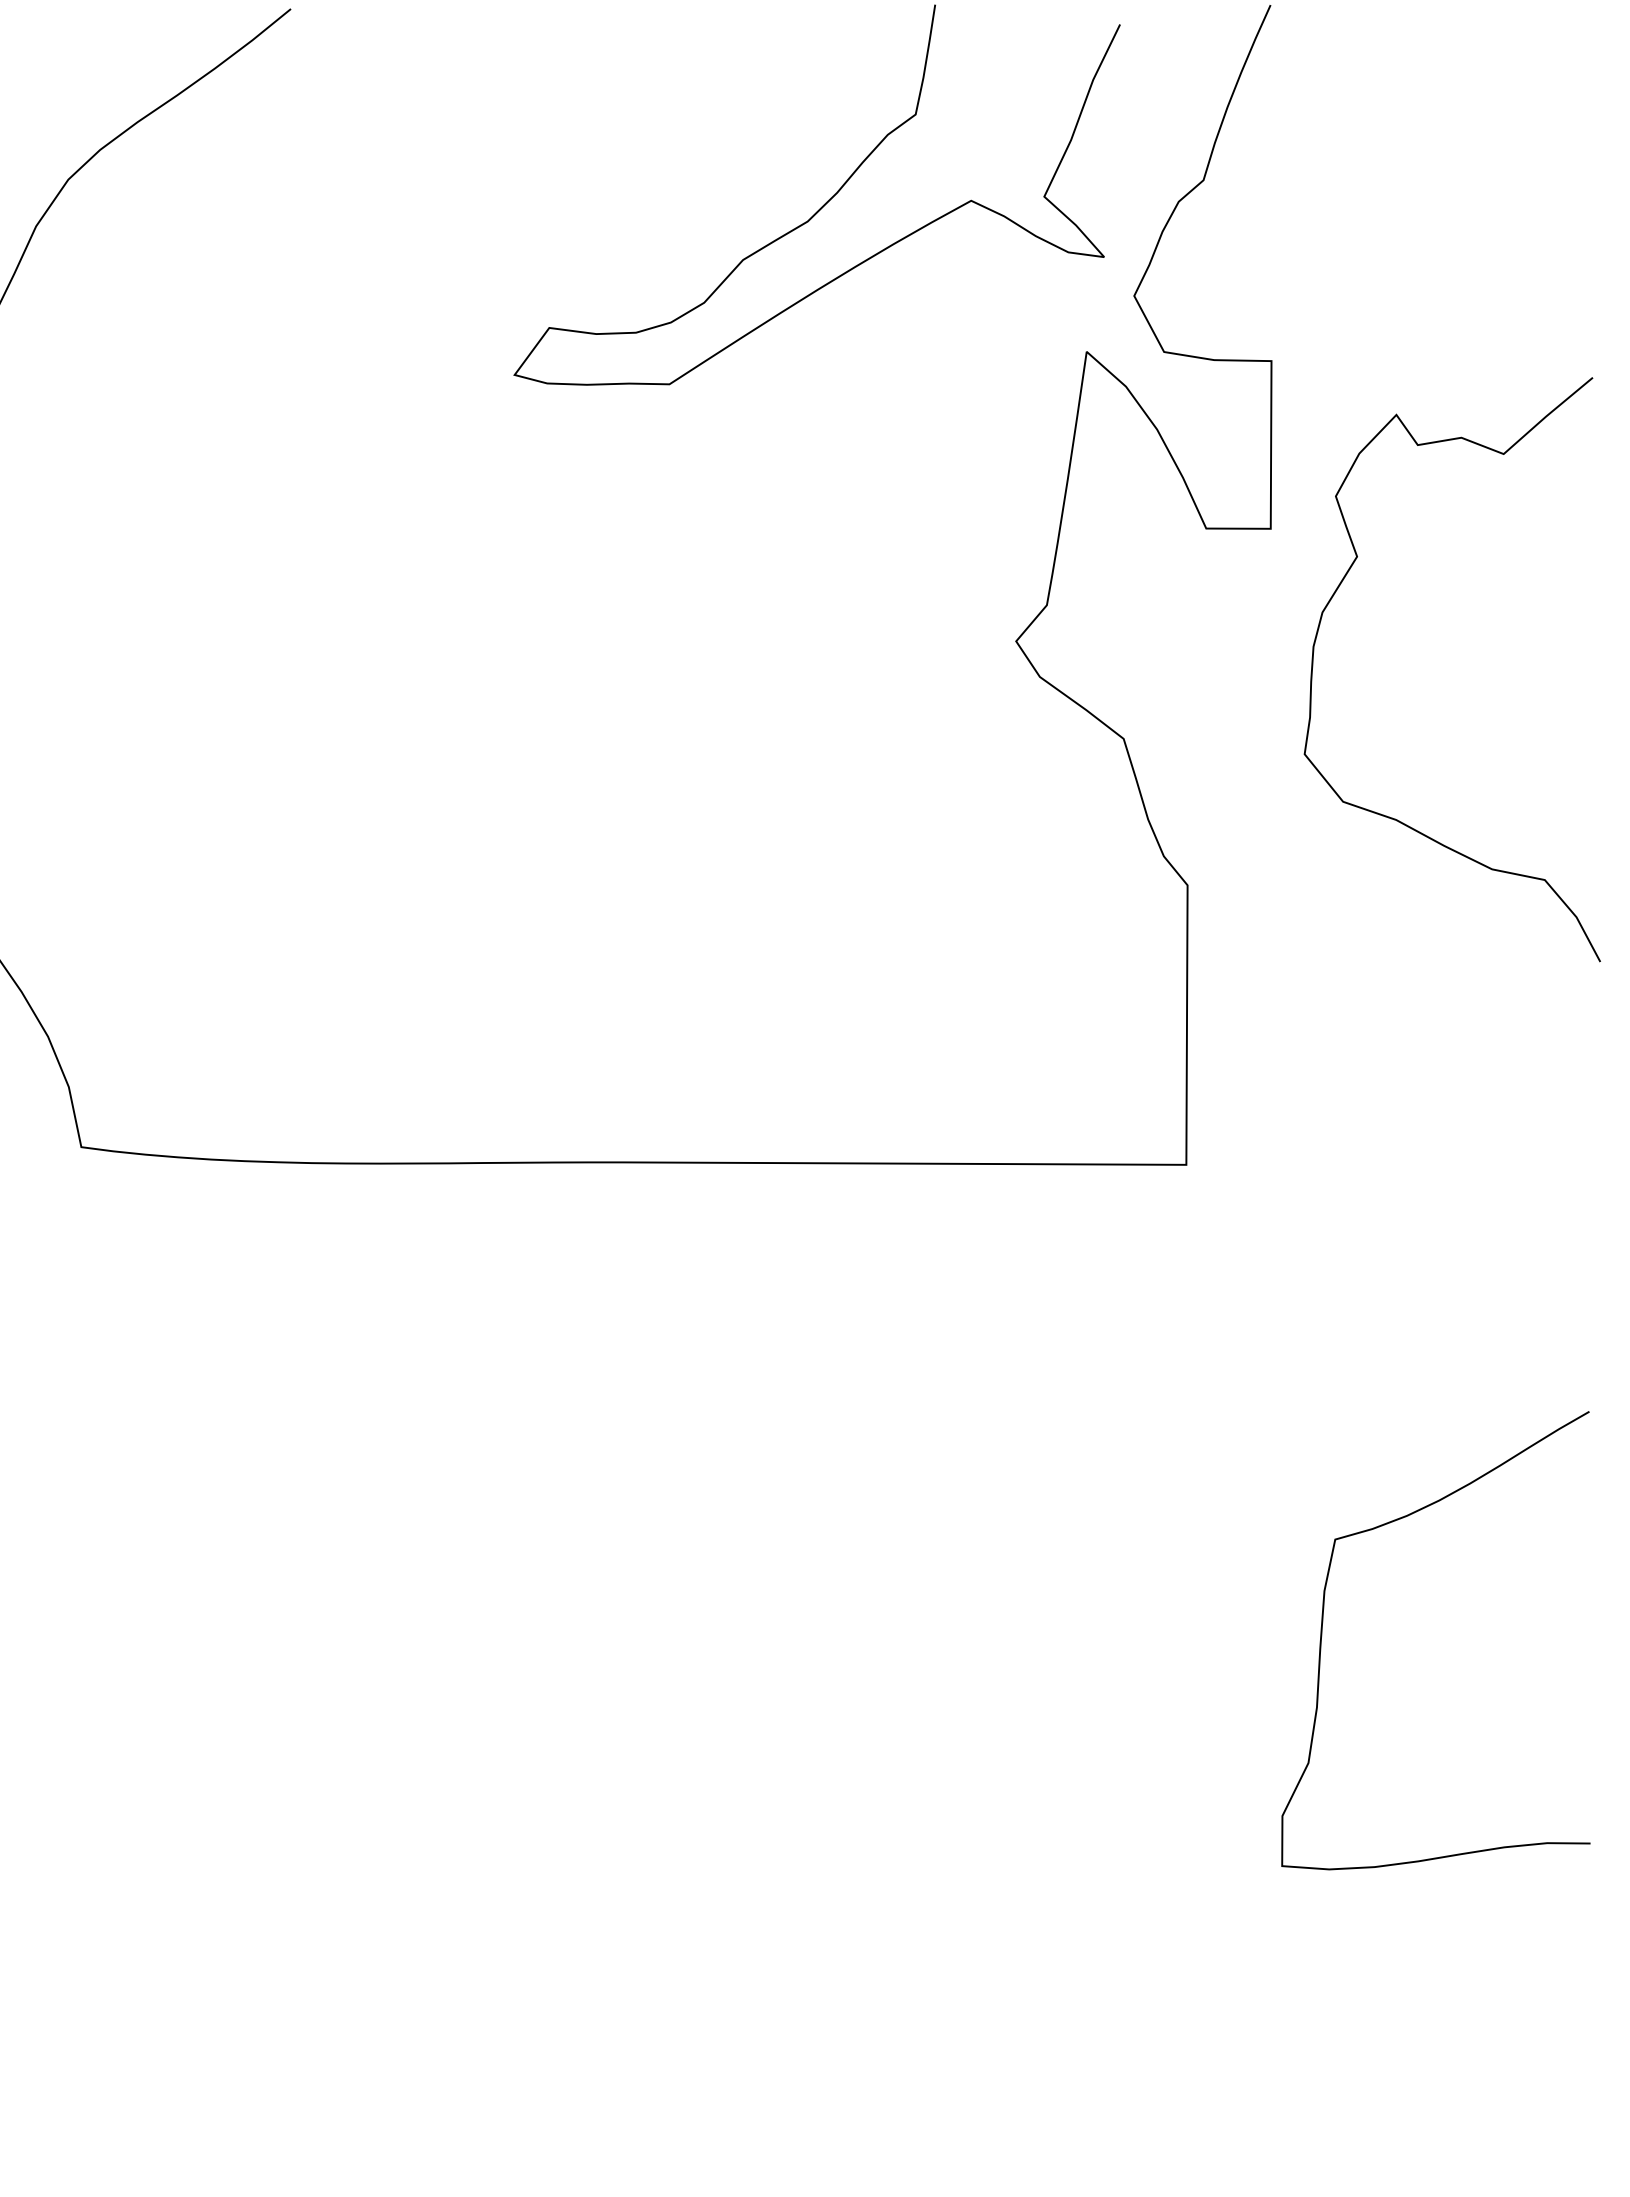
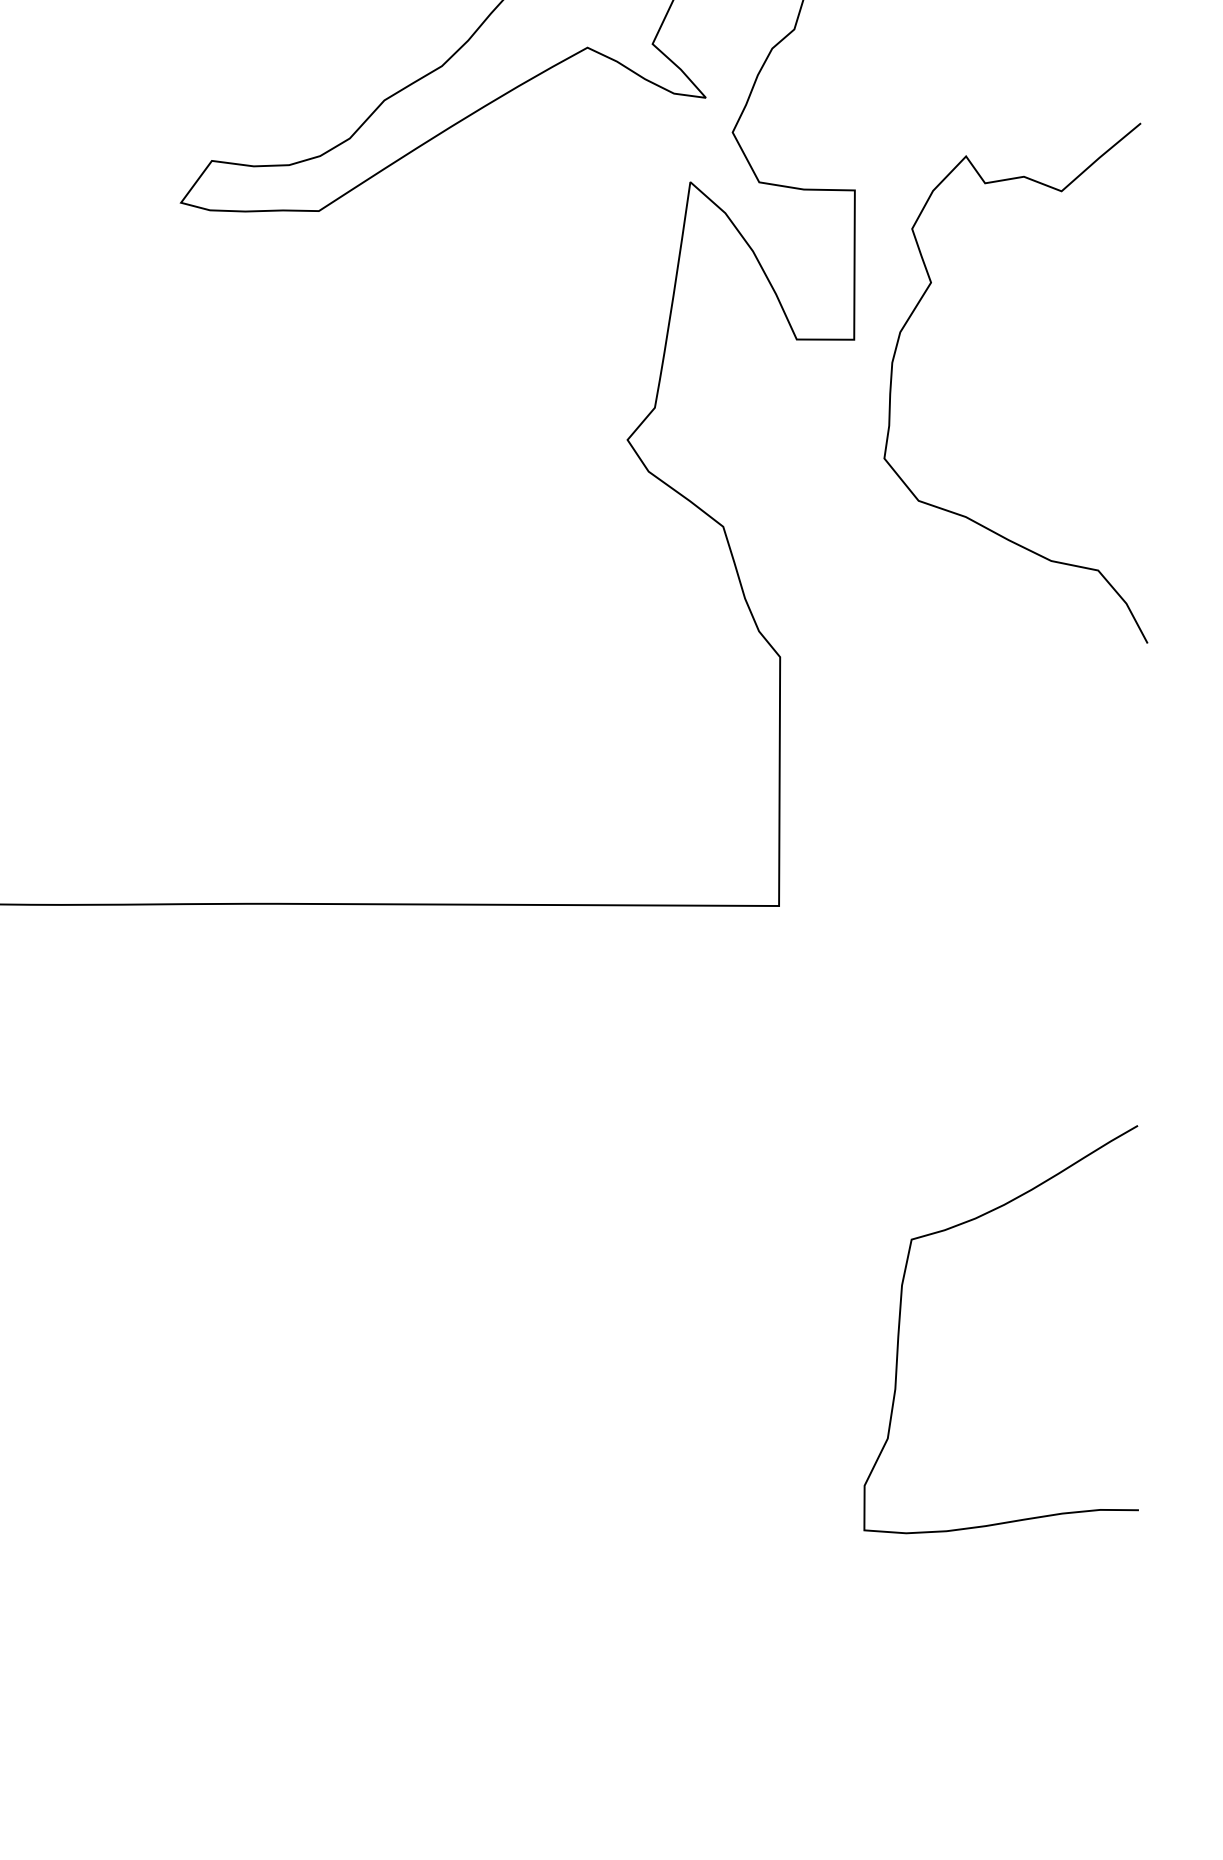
curve: (1317, 636) -> (895, 353), moved

